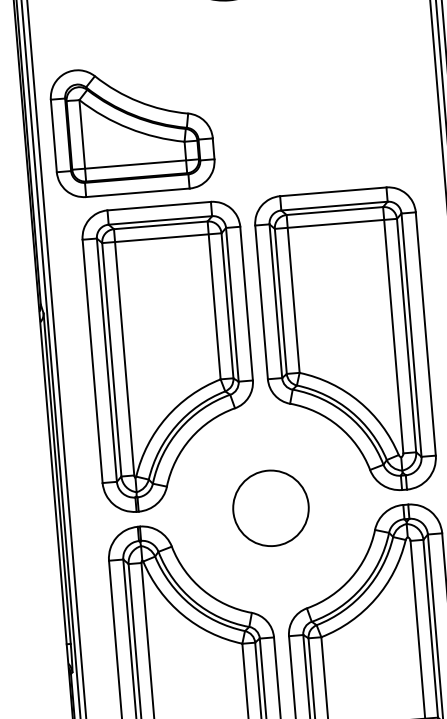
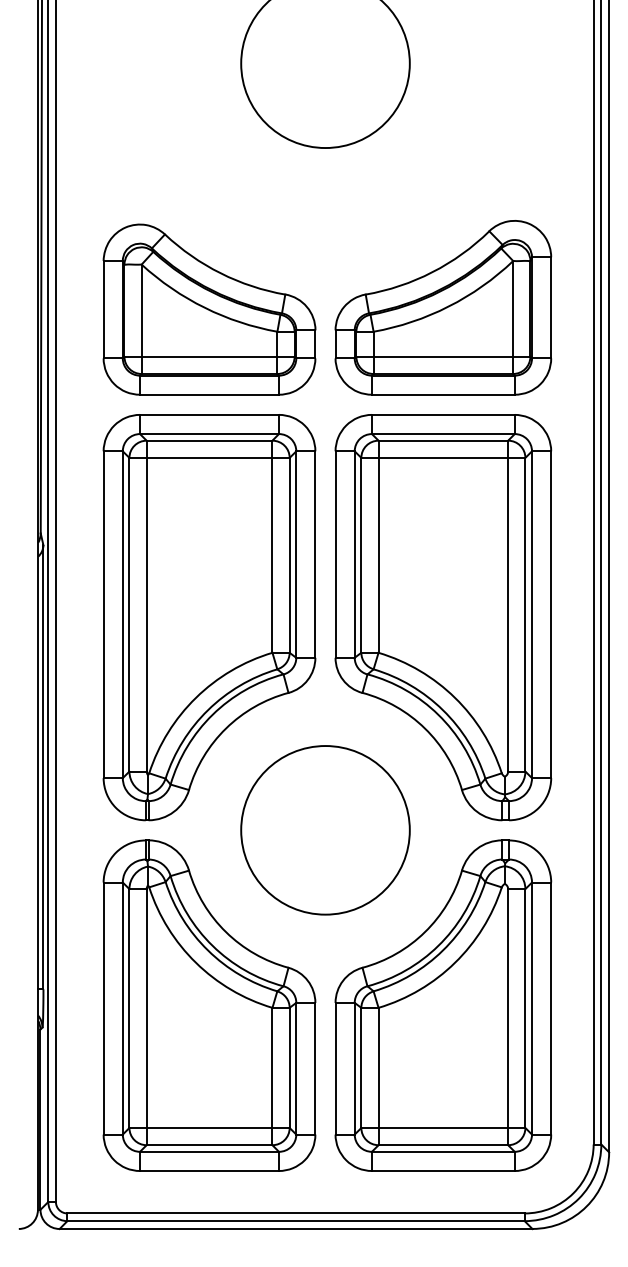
part: (326, 111) -> (443, 307), added
part: (132, 129) -> (209, 309), moved
circle: (270, 508) -> (325, 830), size x1.67

